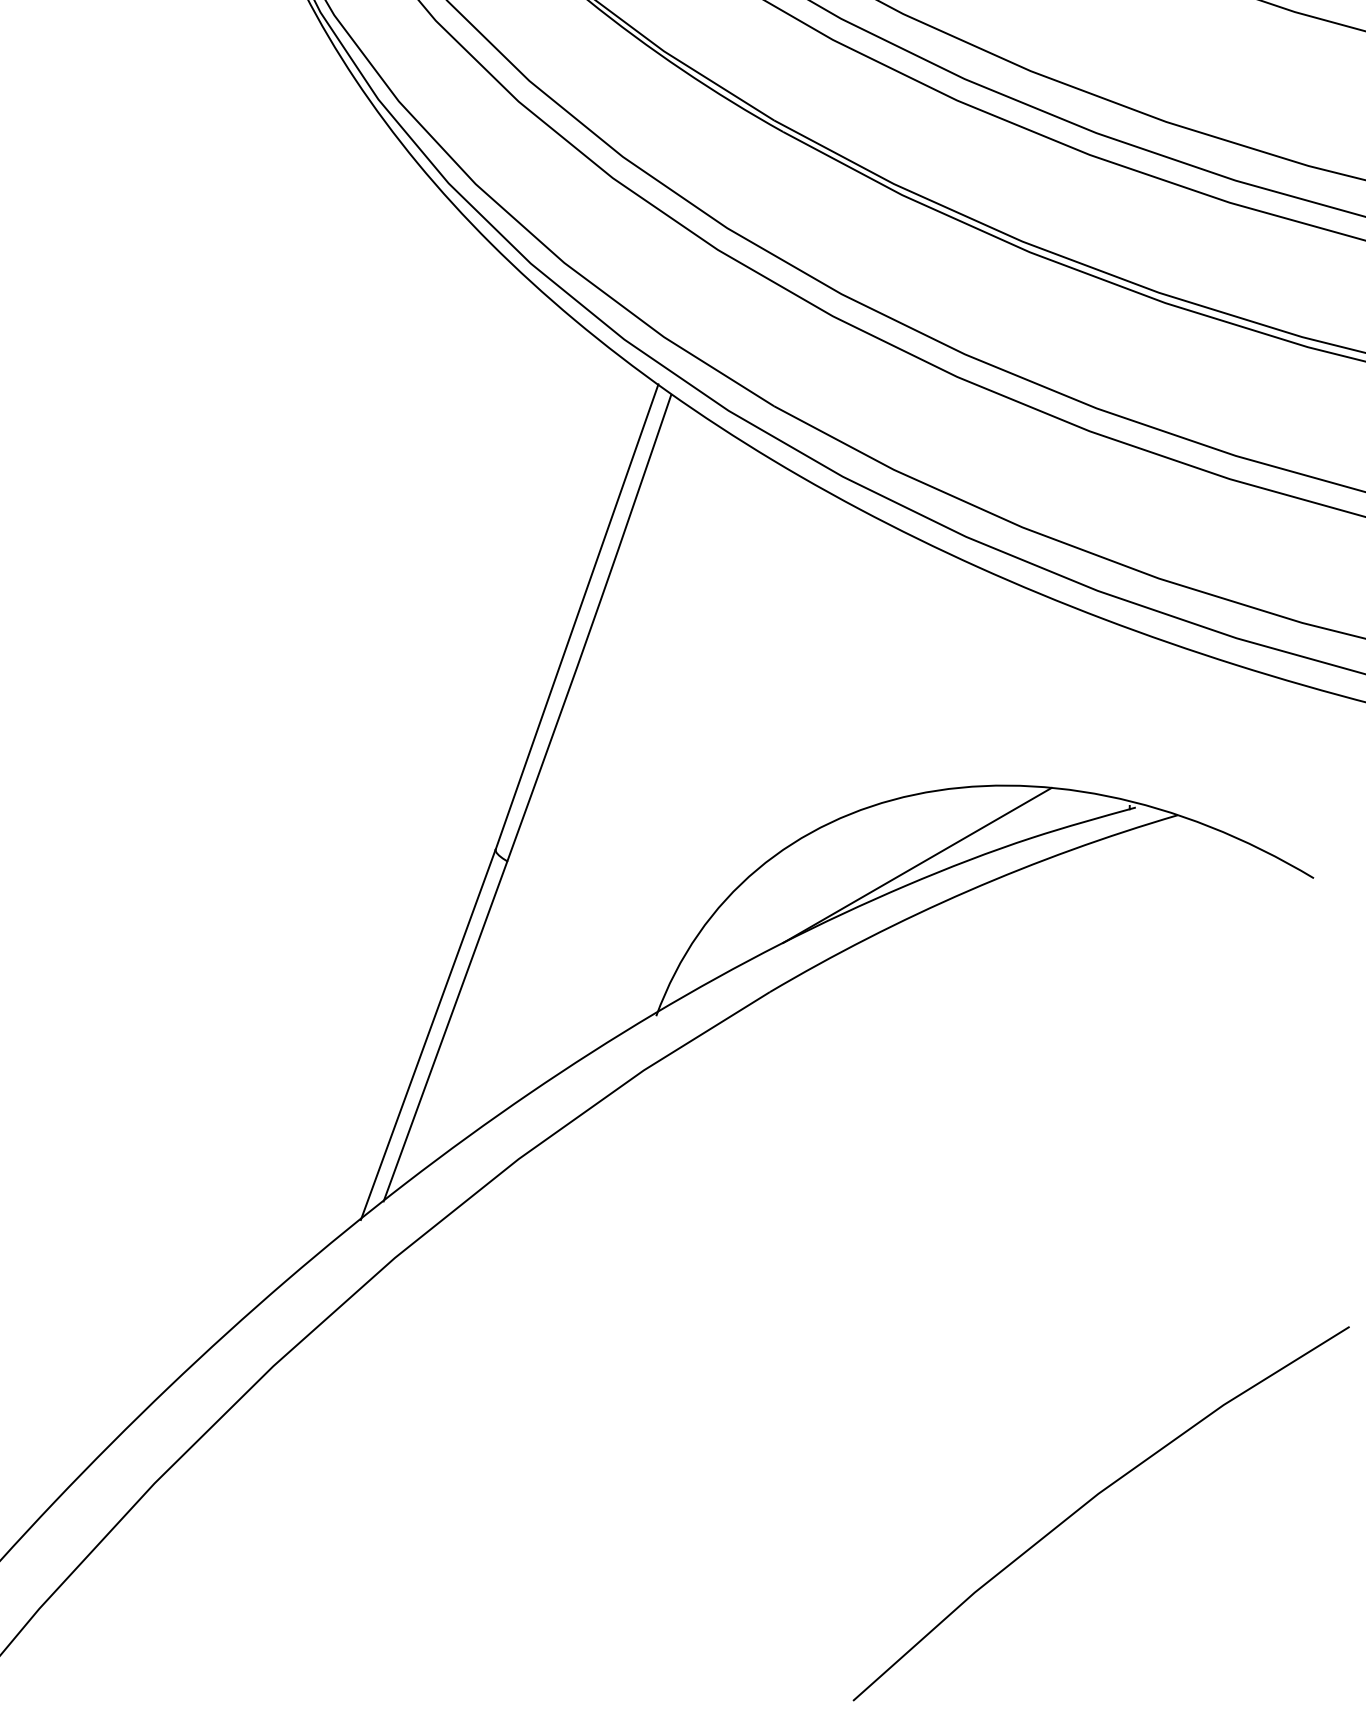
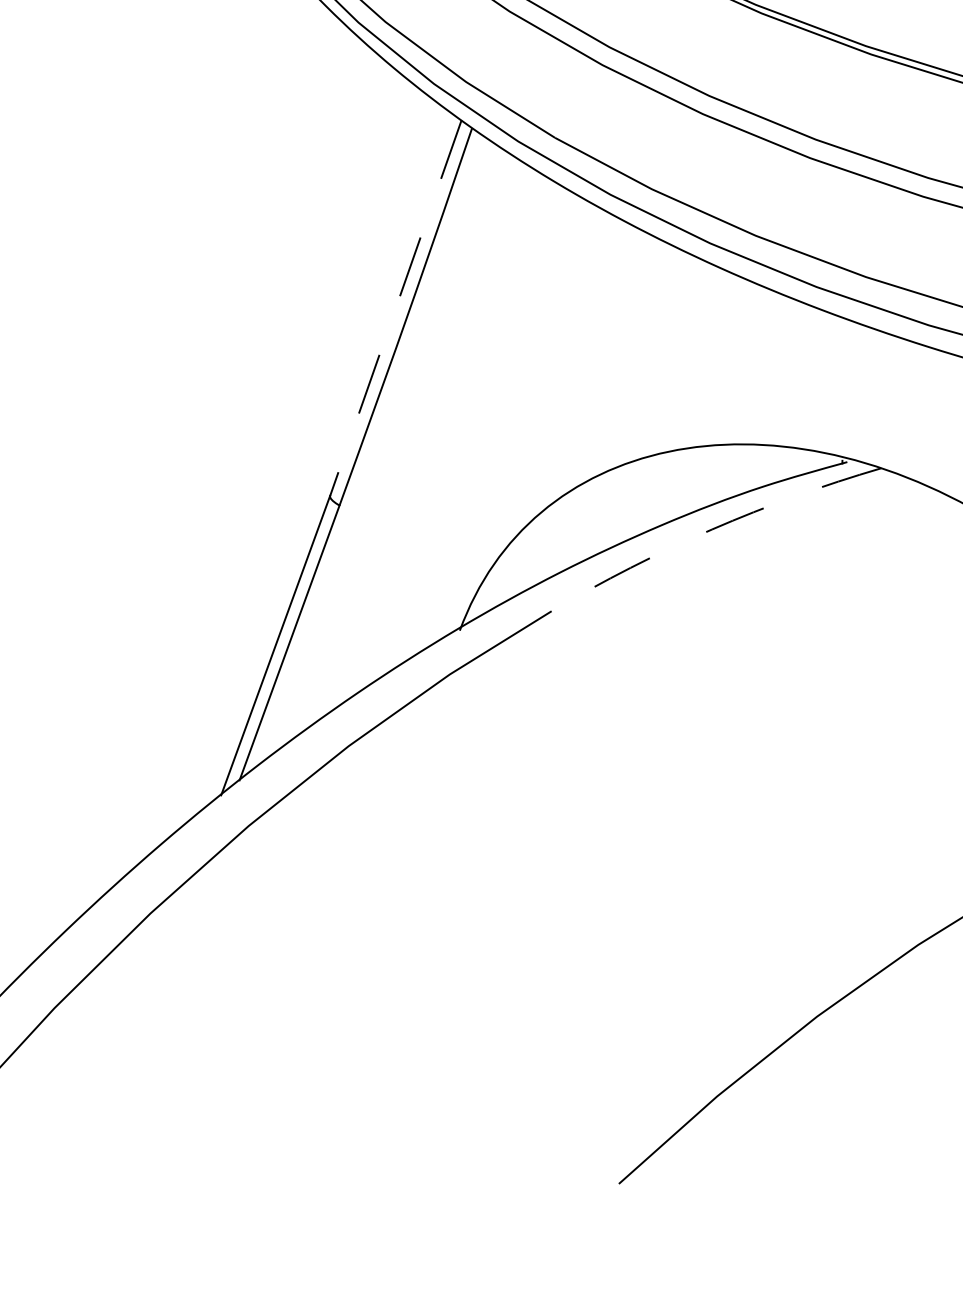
line: (577, 617) -> (396, 308), solid -> dashed
line: (917, 864) -> (670, 508), removed
arc: (968, 890) -> (712, 529), solid -> dashed

